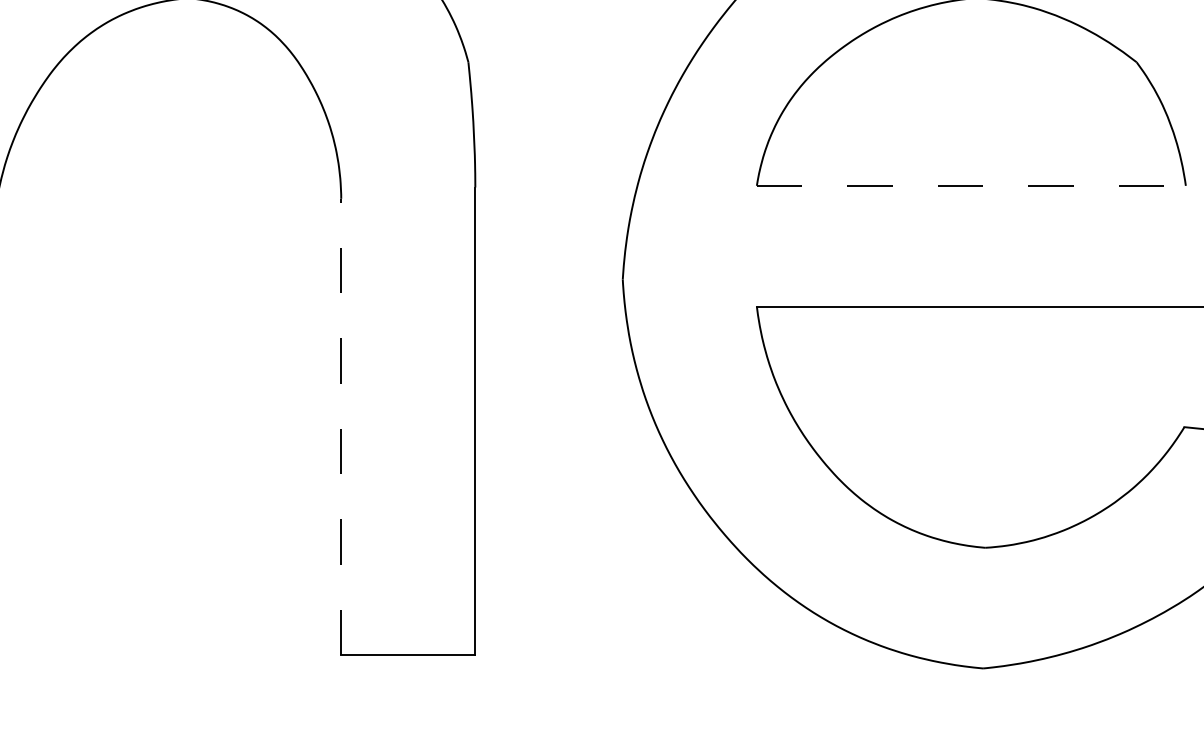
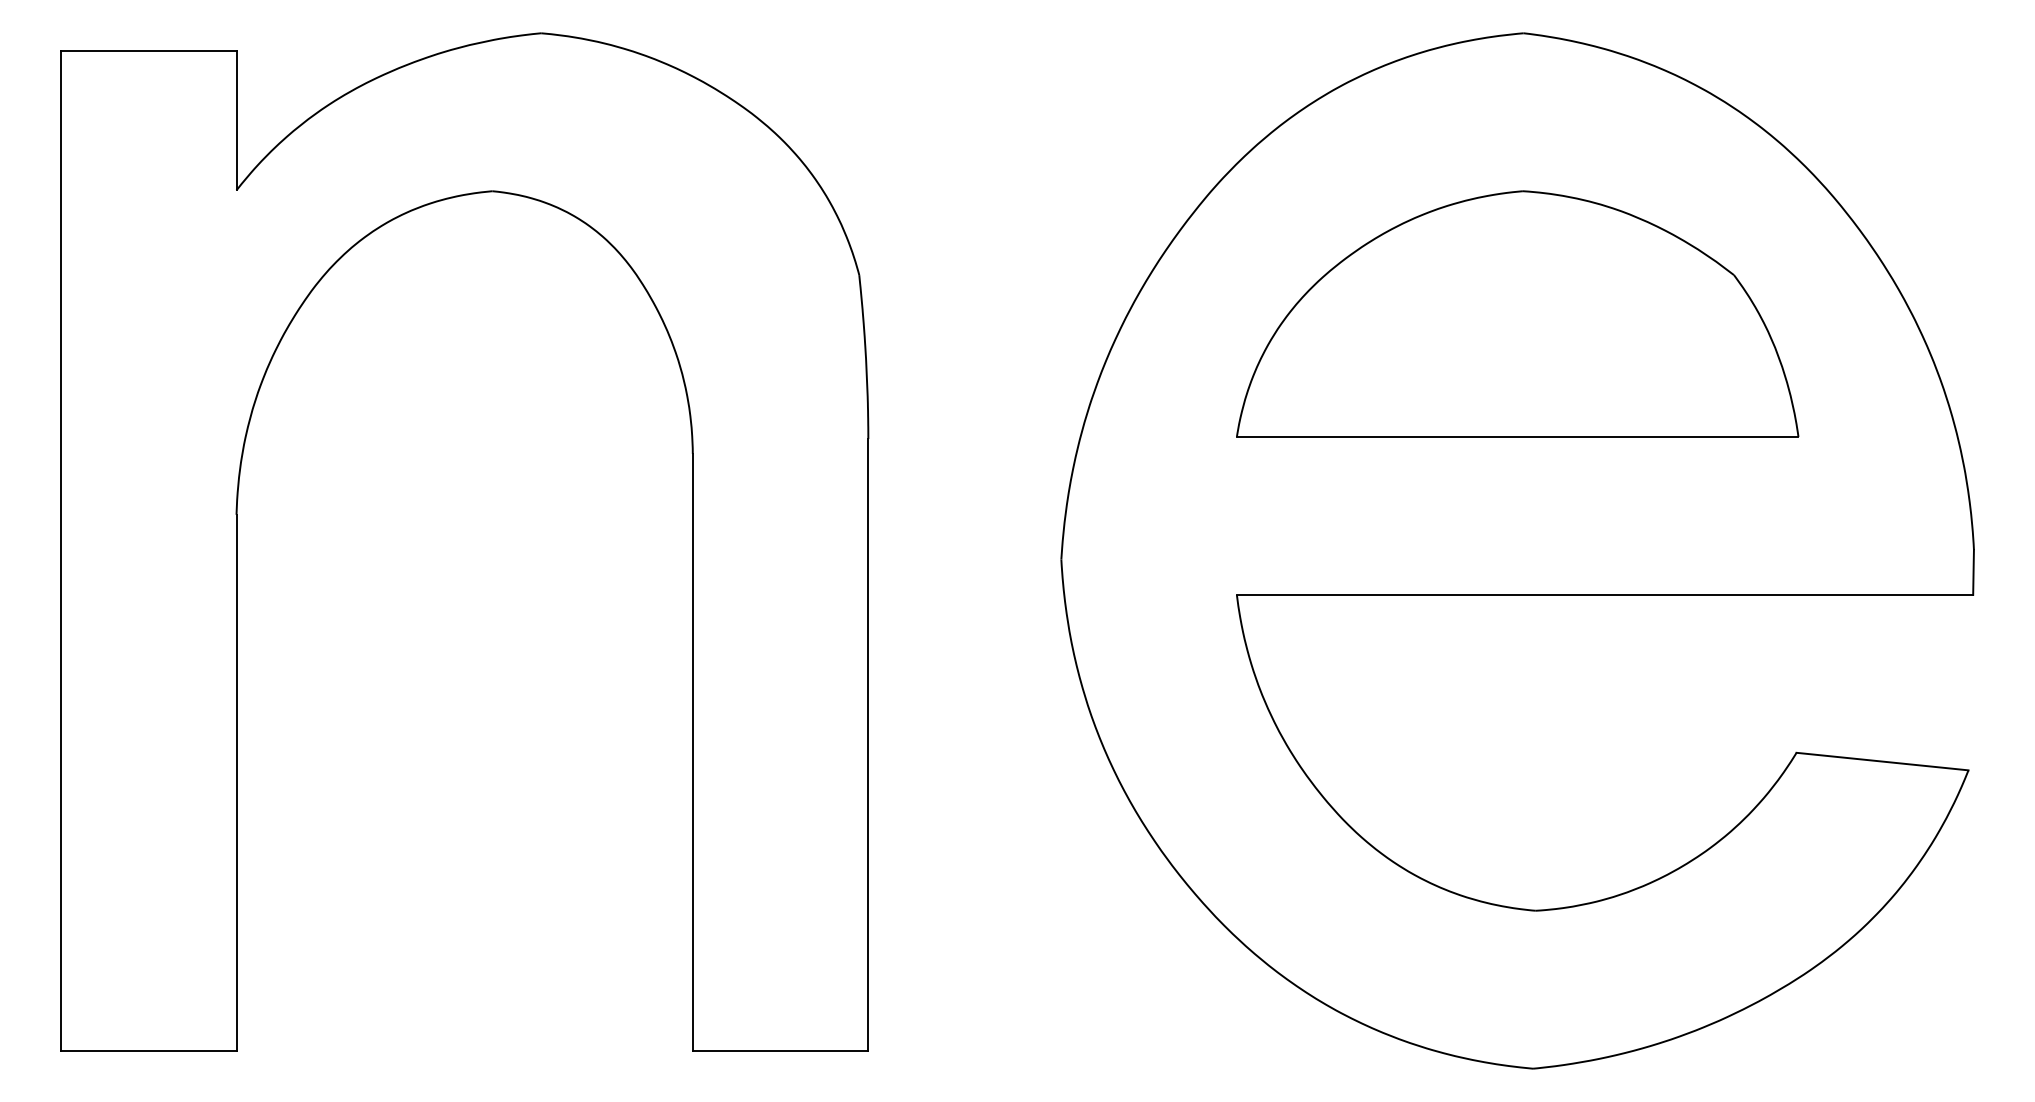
line: (971, 185) -> (1517, 436), dashed -> solid
line: (341, 426) -> (692, 752), dashed -> solid

